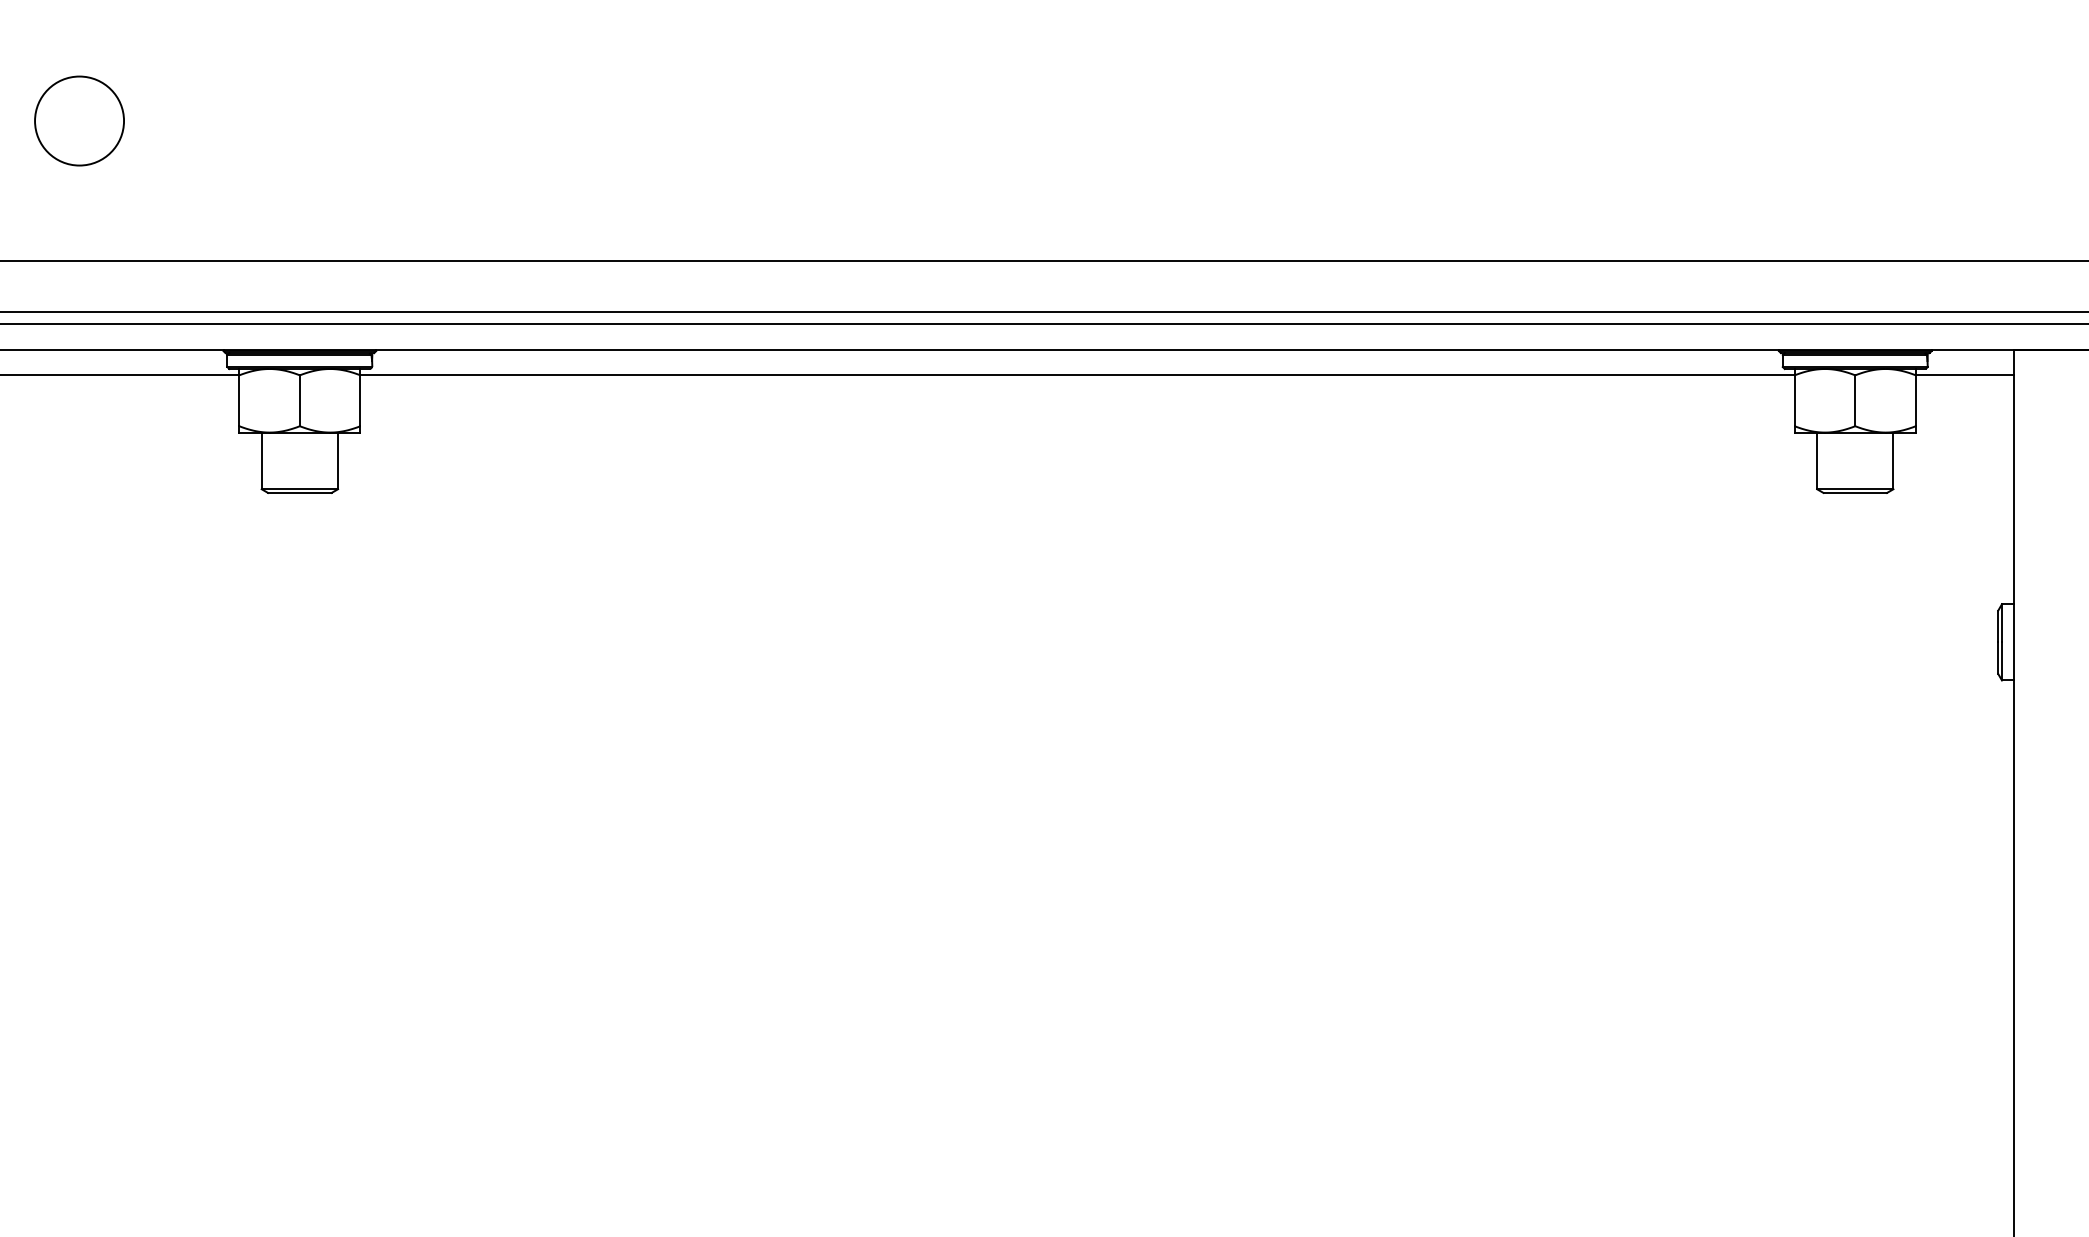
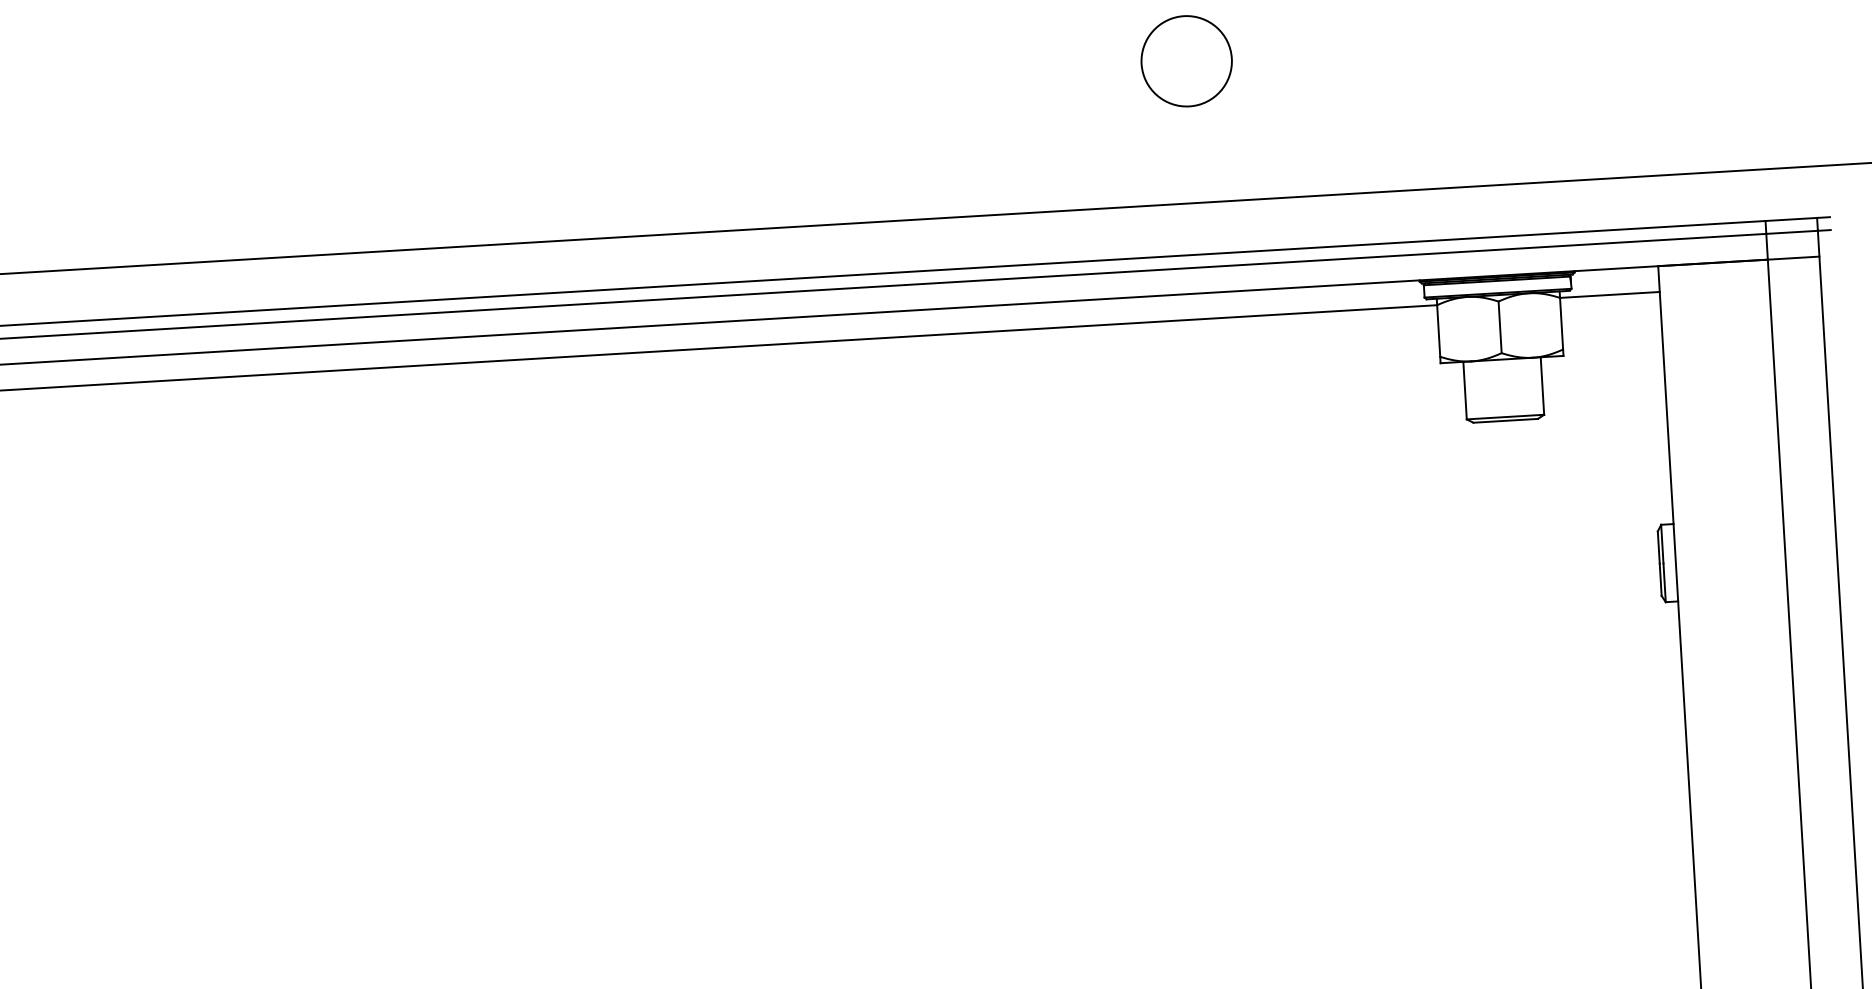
circle: (1562, 120) -> (1186, 60), added

